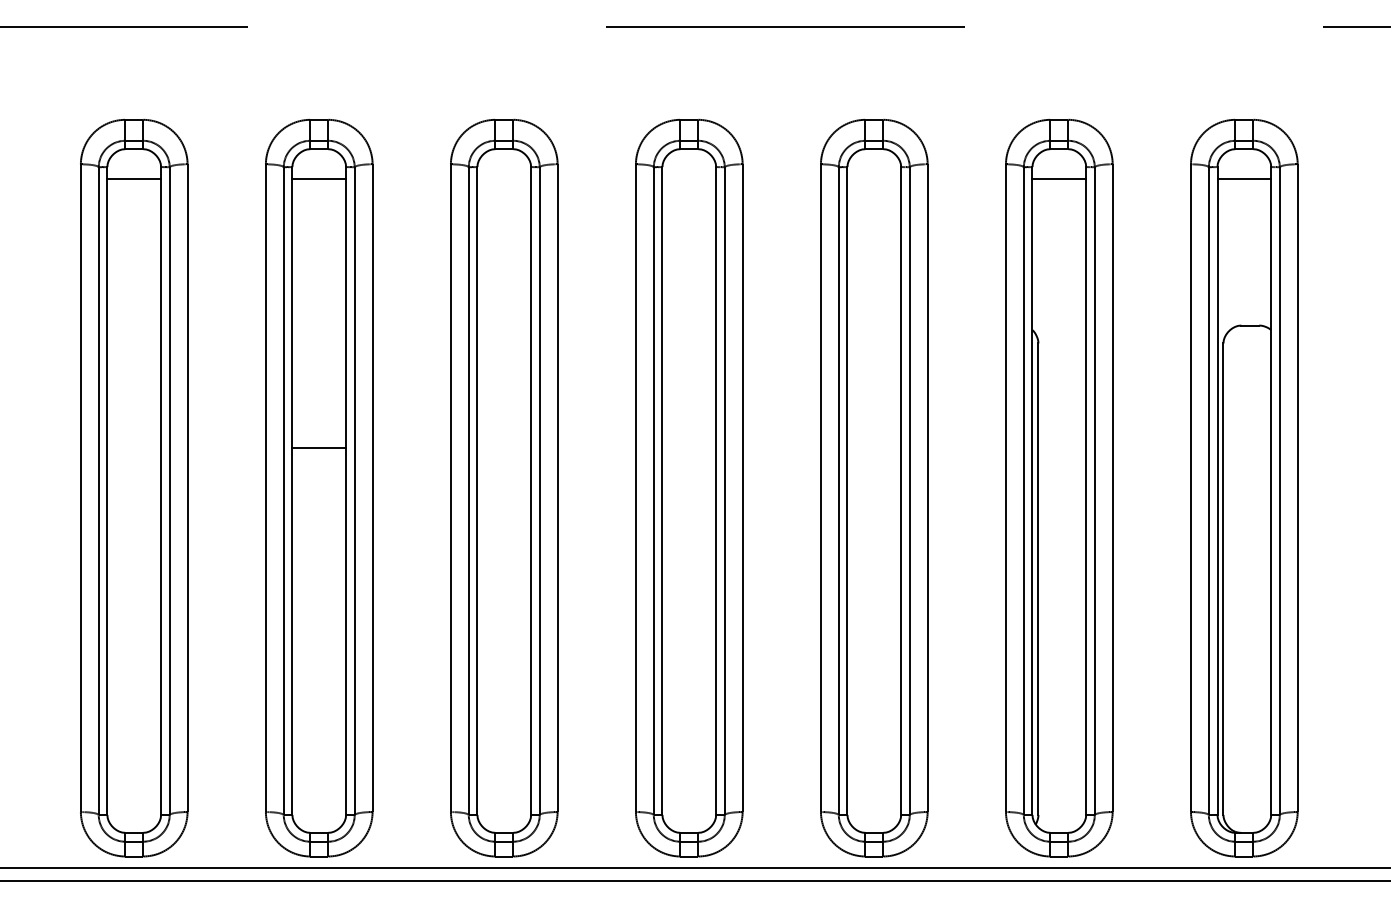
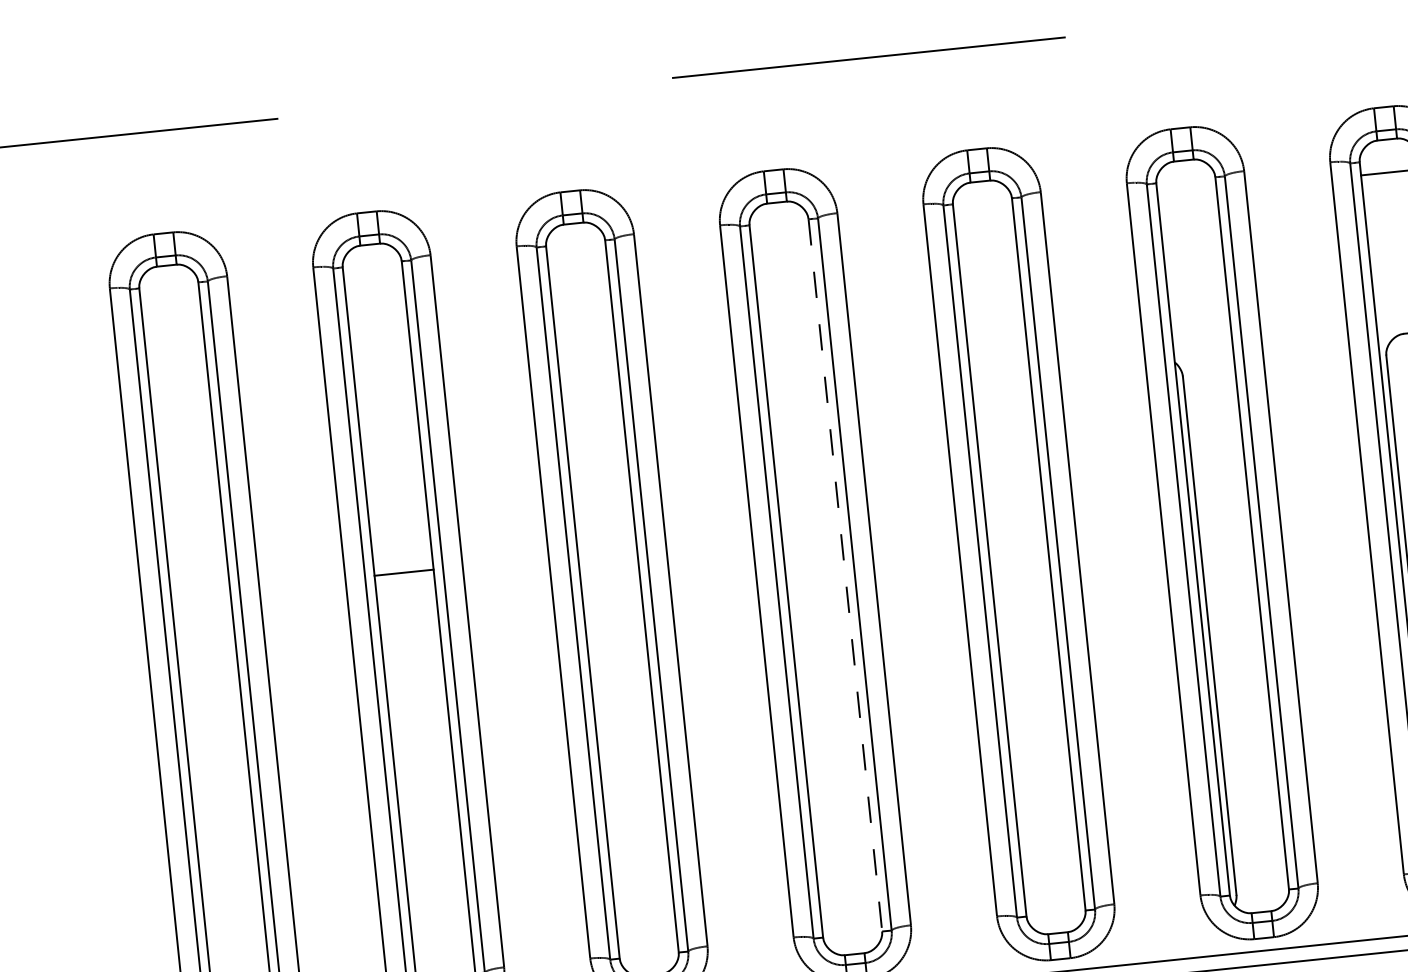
line: (134, 179) -> (170, 298), removed
line: (319, 179) -> (373, 277), removed
line: (1059, 179) -> (1187, 193), removed
line: (716, 491) -> (845, 575), solid -> dashed

